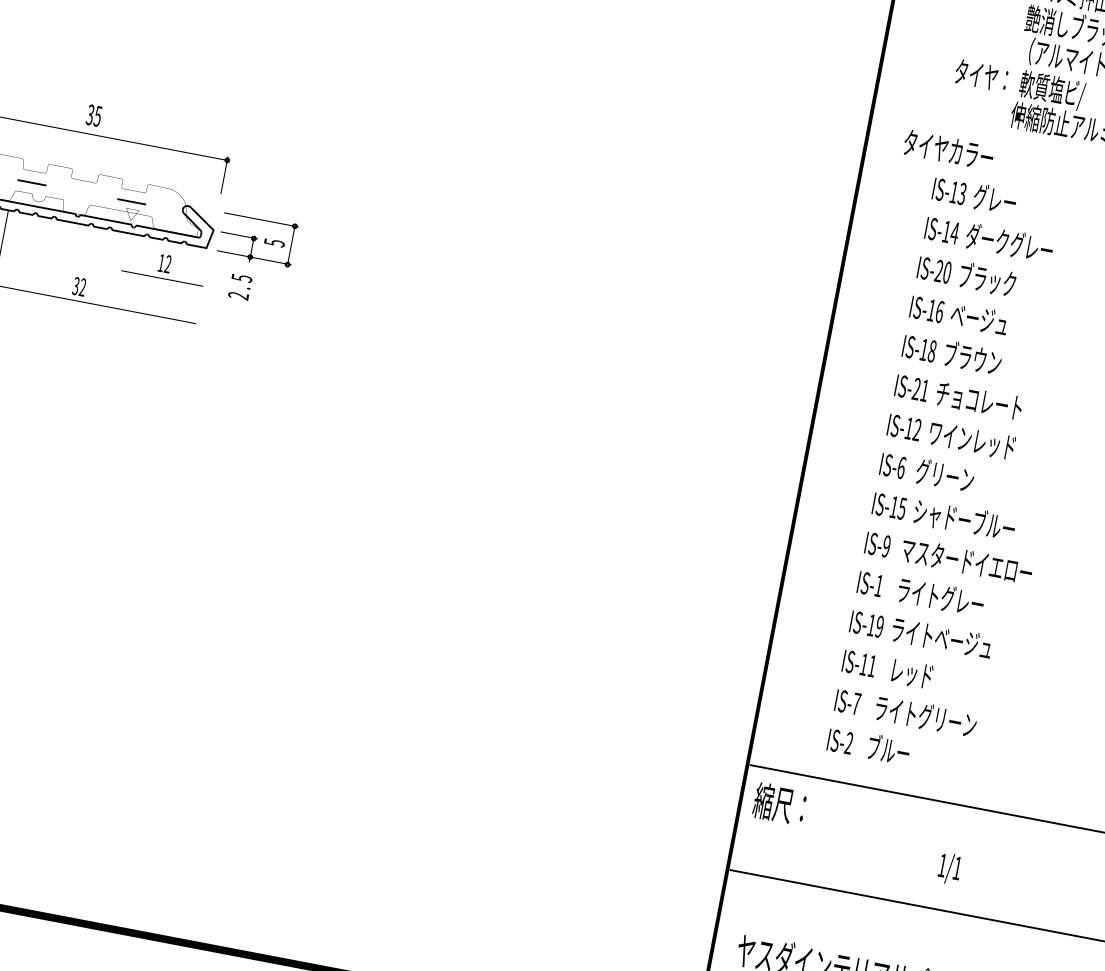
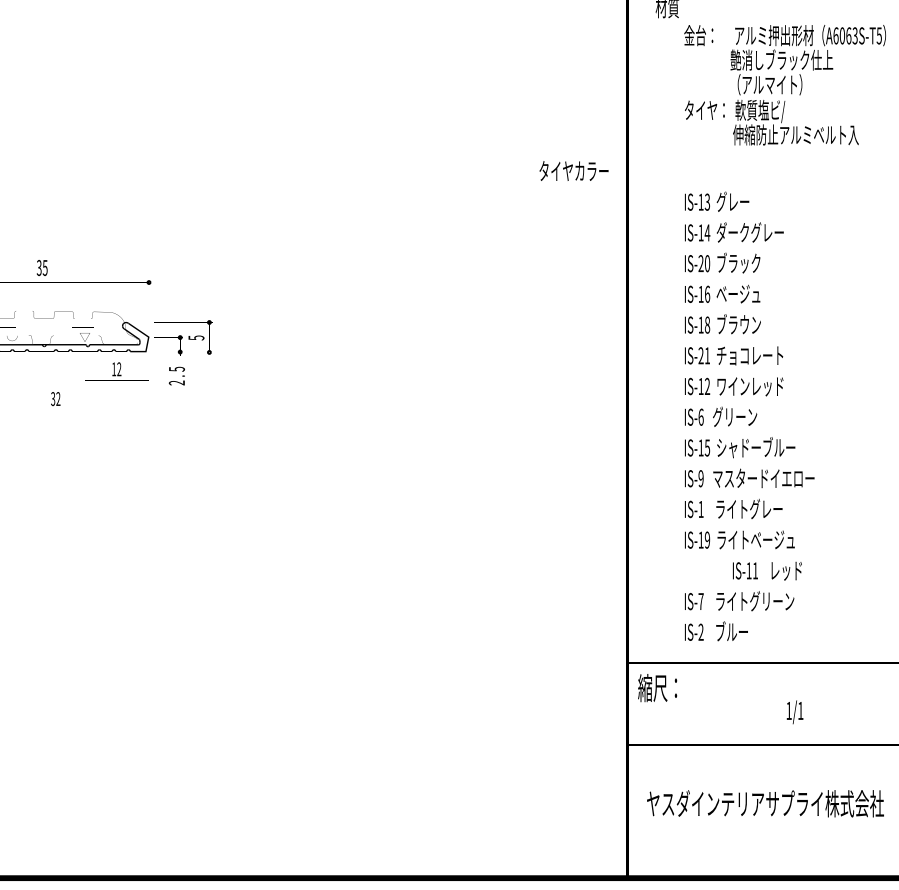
text: (948, 149) -> (573, 170), moved
text: (887, 668) -> (767, 570), moved

